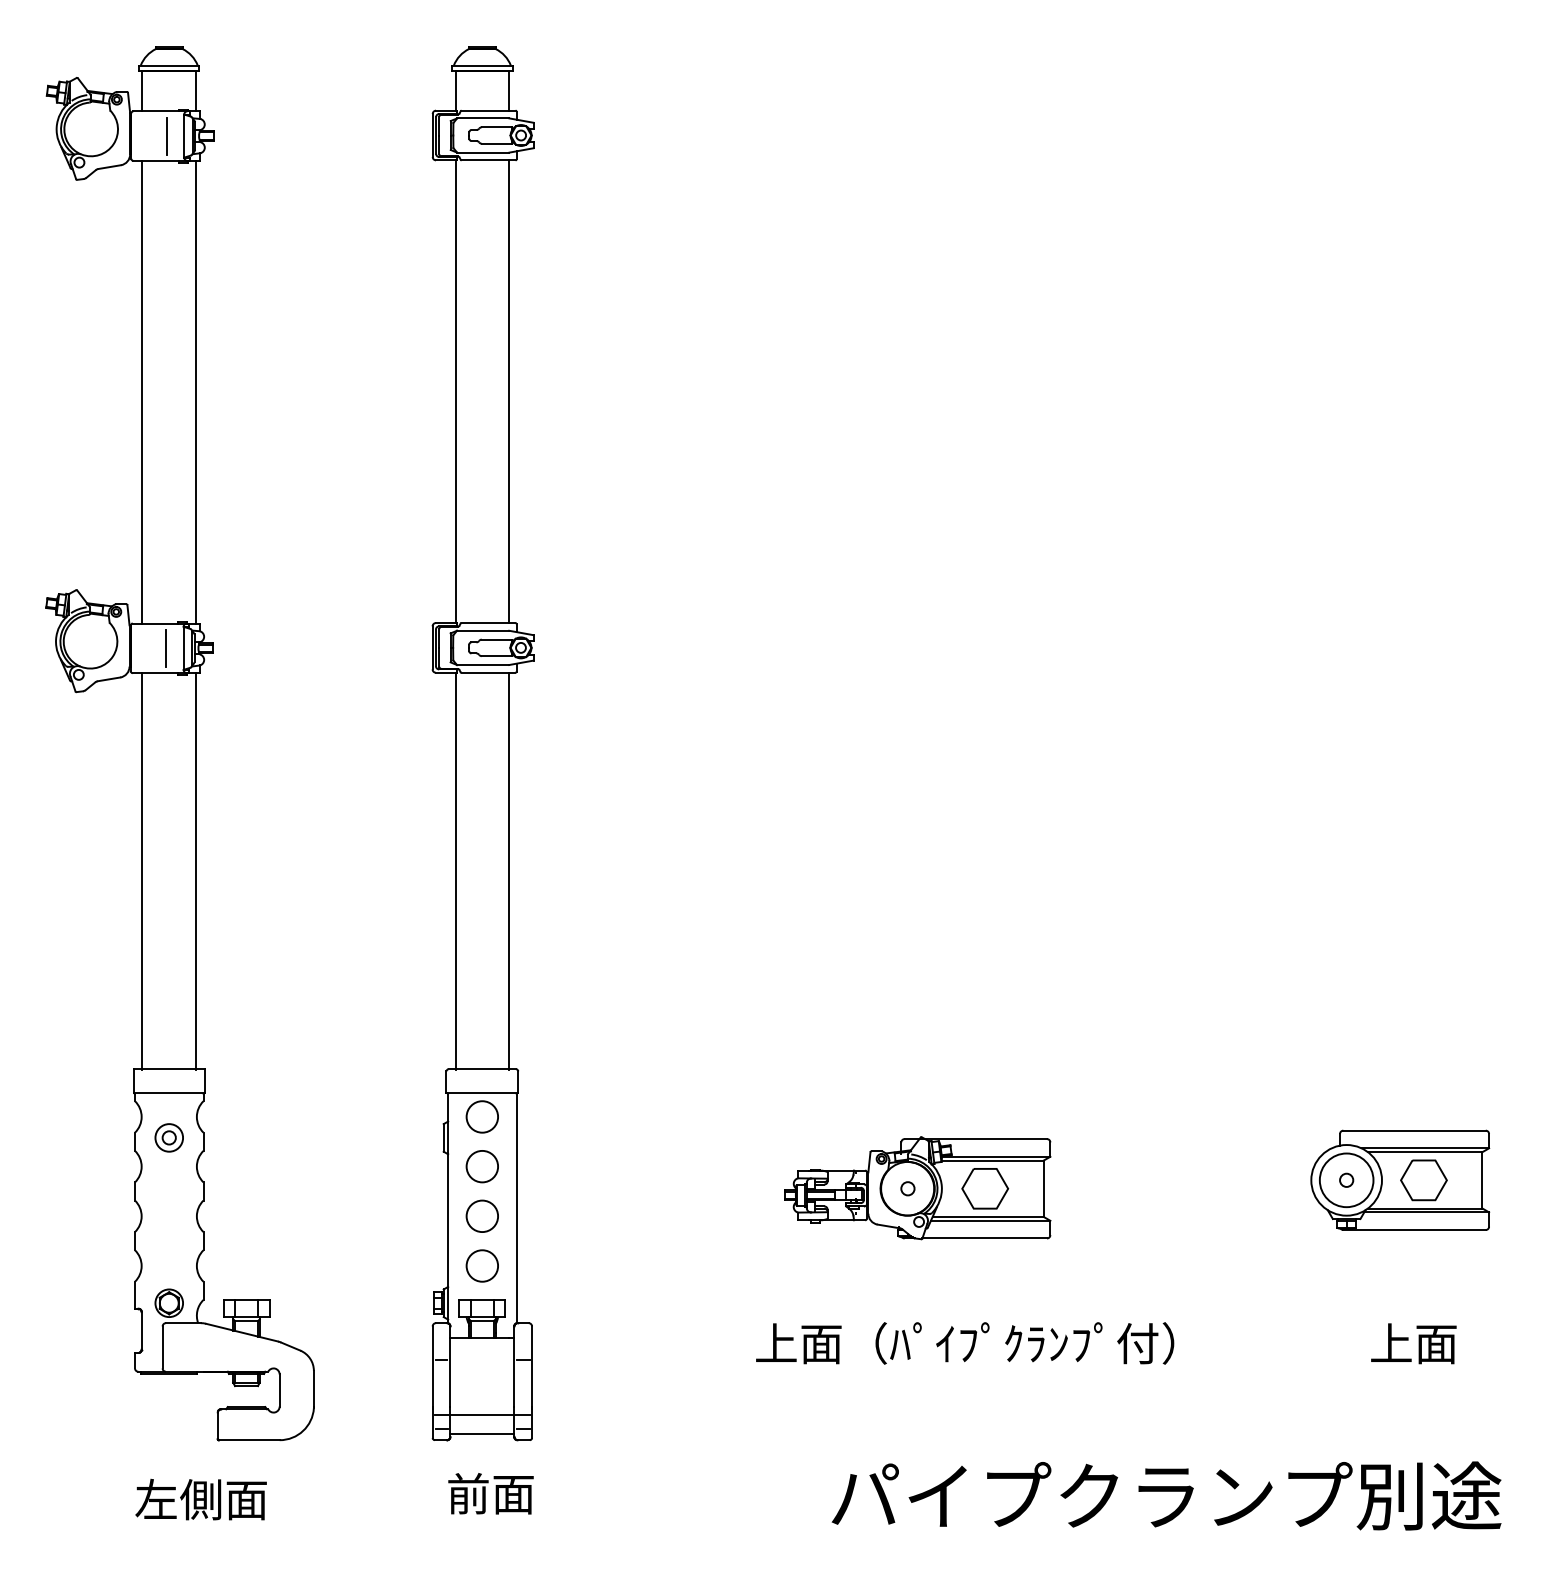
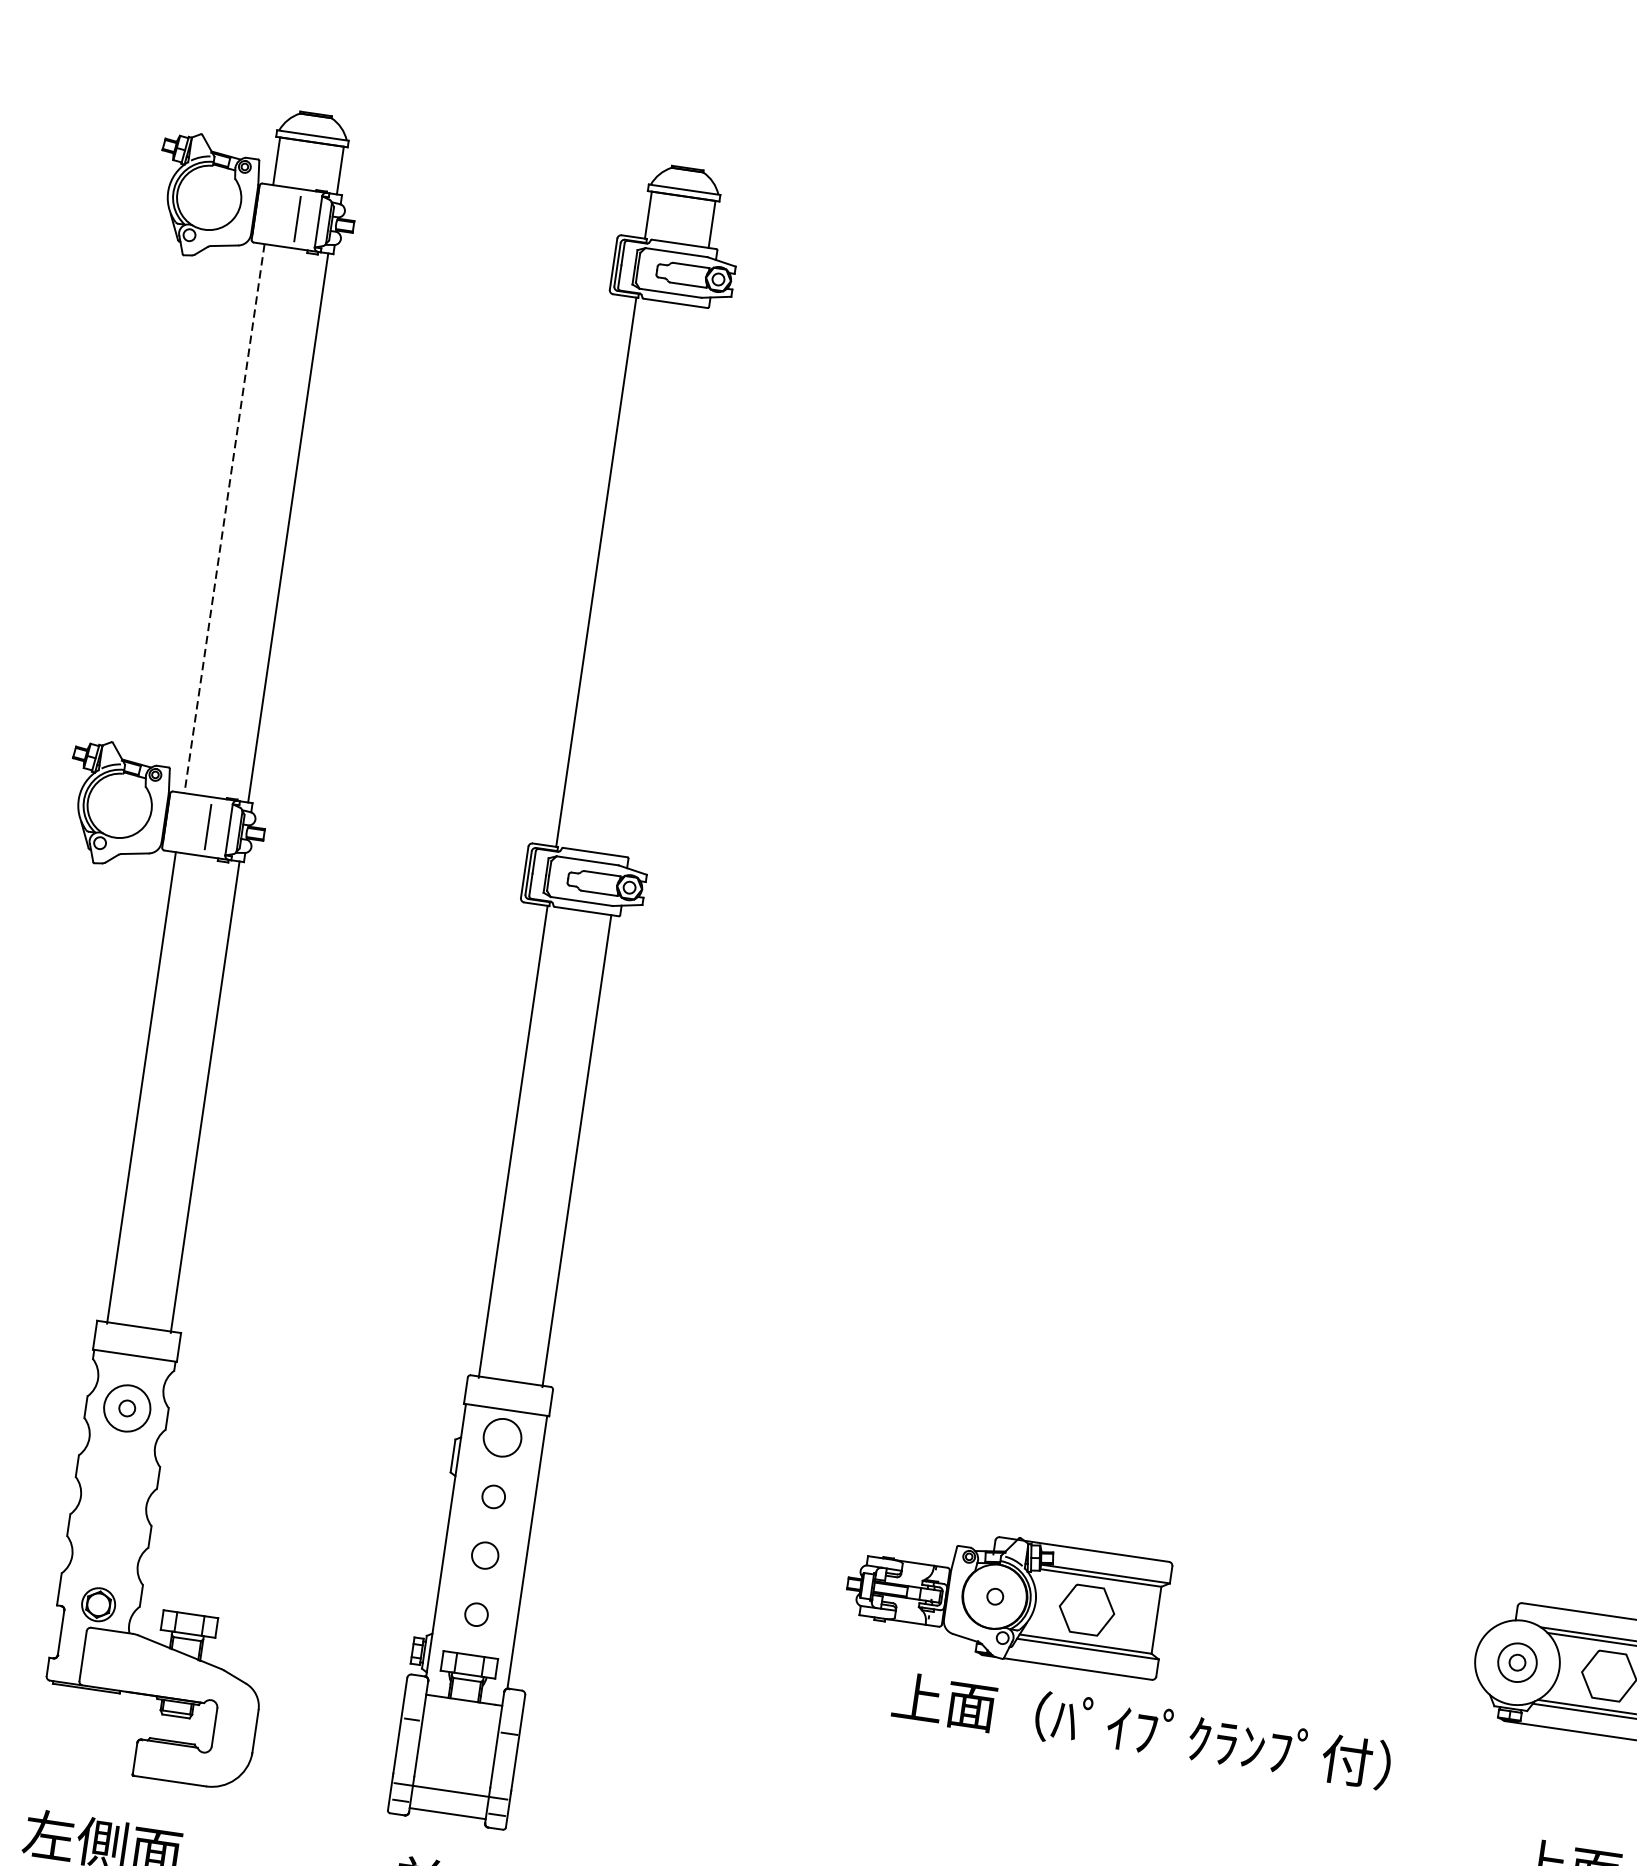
line: (509, 391) -> (660, 581), removed
line: (142, 392) -> (224, 518), solid -> dashed
circle: (169, 1137) -> (127, 1408), size x1.4
circle: (481, 1166) -> (492, 1496), size x0.6
circle: (1346, 1180) -> (1517, 1662), size x0.6
circle: (481, 1215) -> (484, 1554), size x0.7
circle: (481, 1265) -> (475, 1613), size x0.6
text: (965, 1343) -> (1142, 1730), moved

